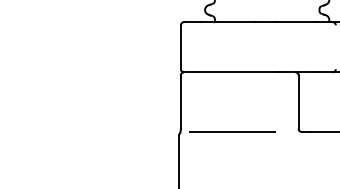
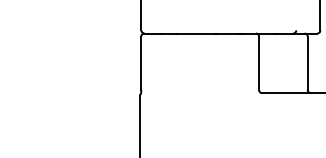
line: (232, 131) -> (193, 92), removed

